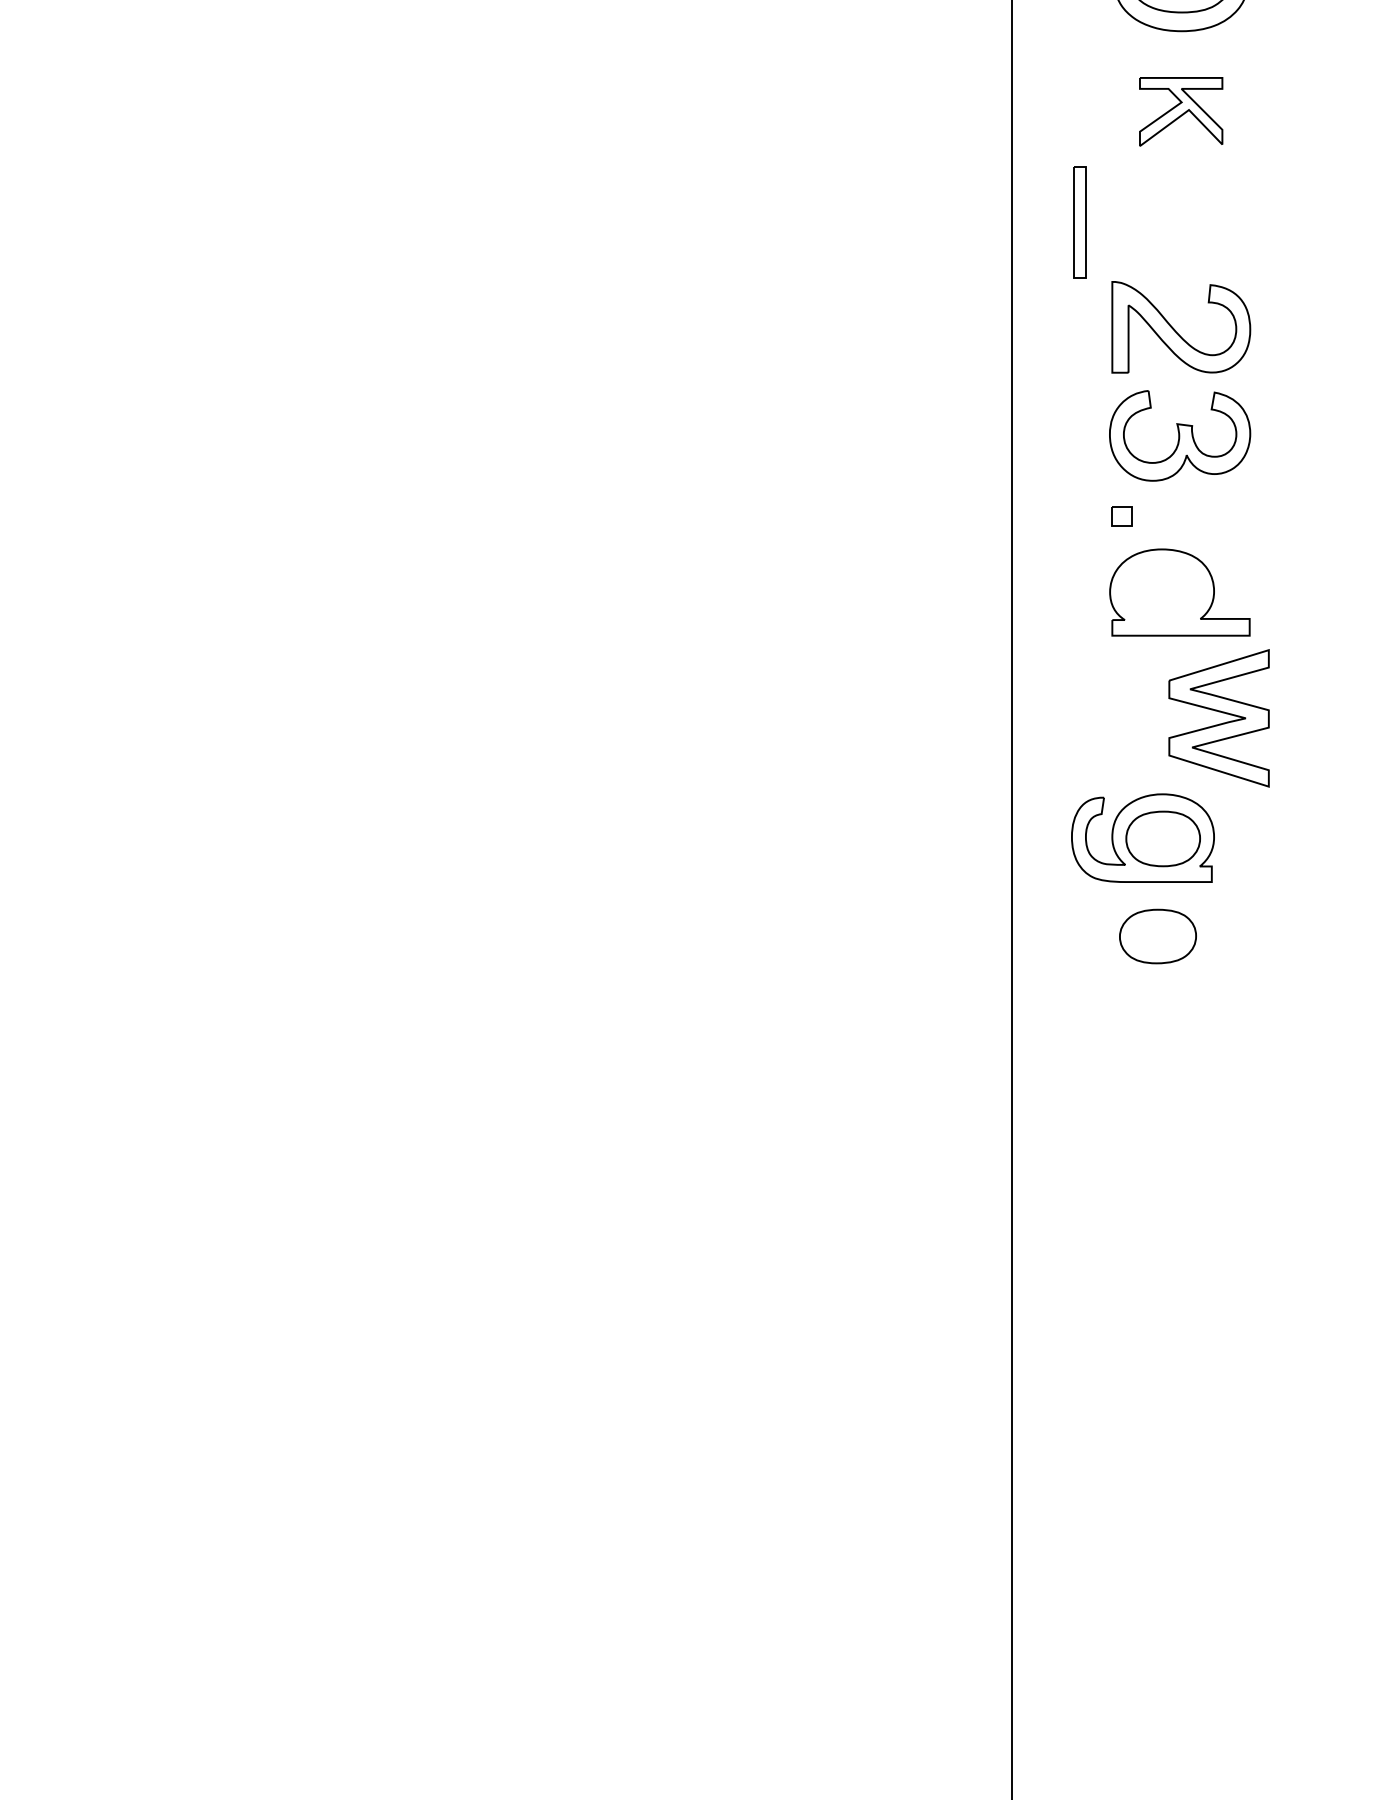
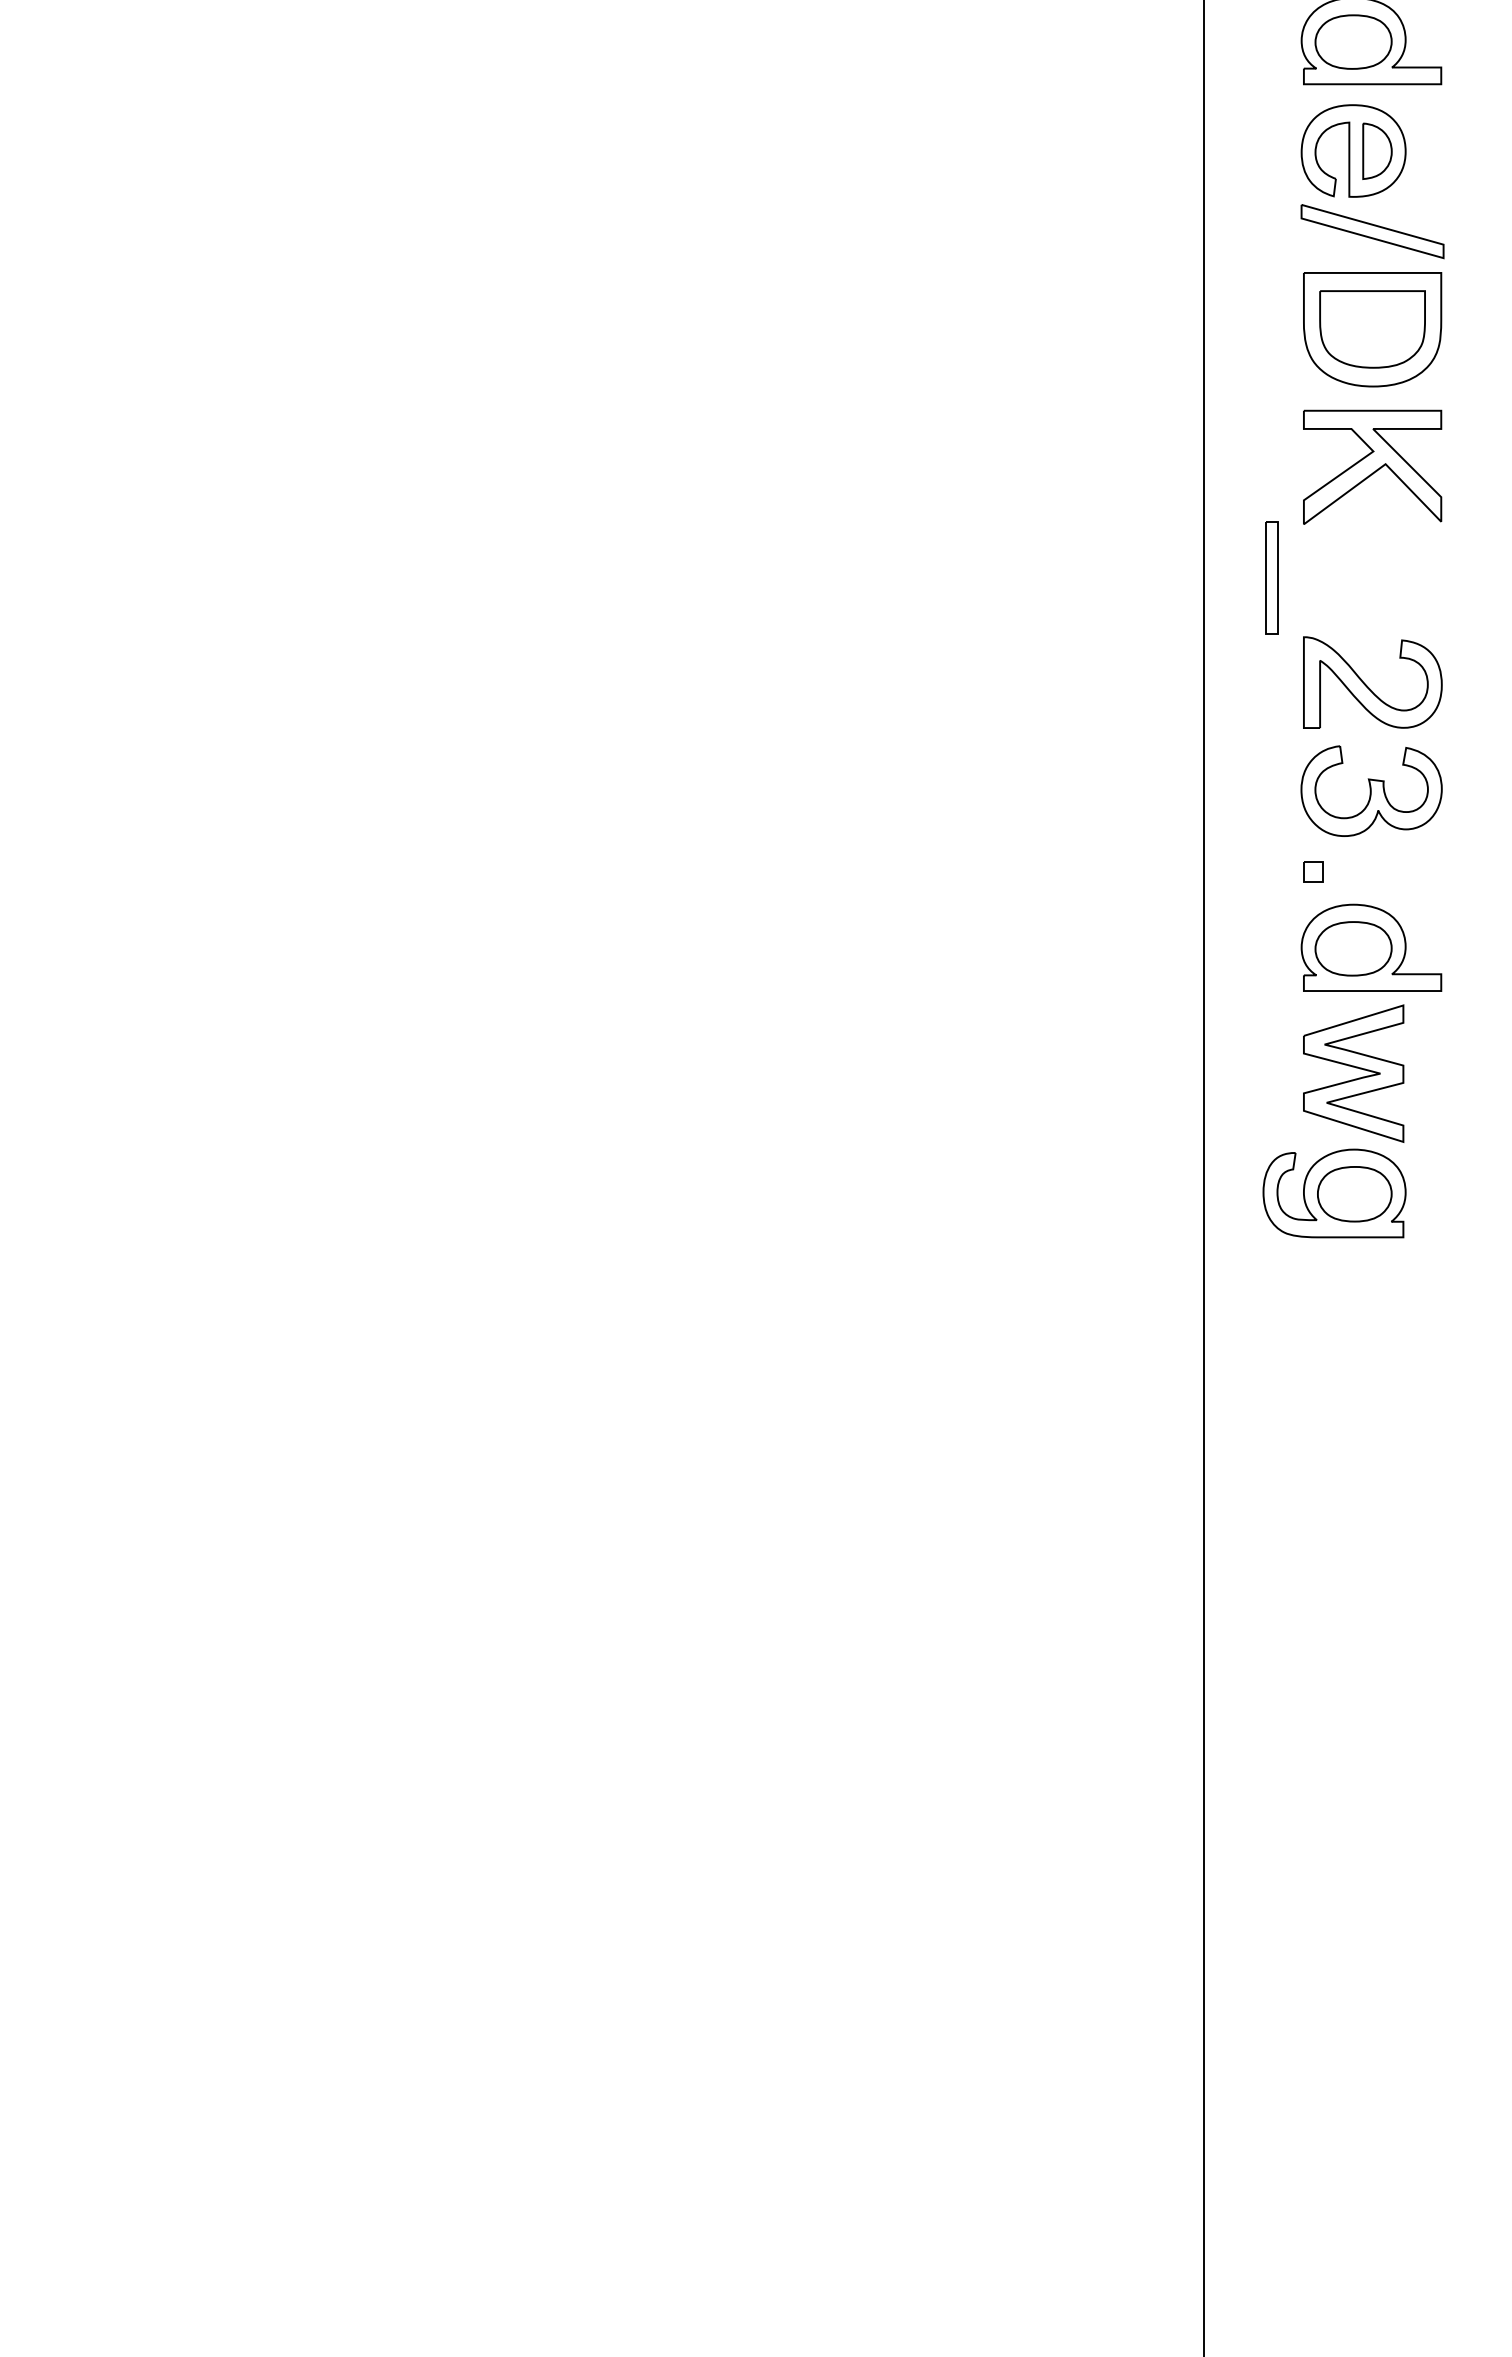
part: (1180, 111) -> (1372, 466), size x1.67
part: (1218, 718) -> (1353, 1073), moved
part: (1157, 936) -> (1353, 948), moved

